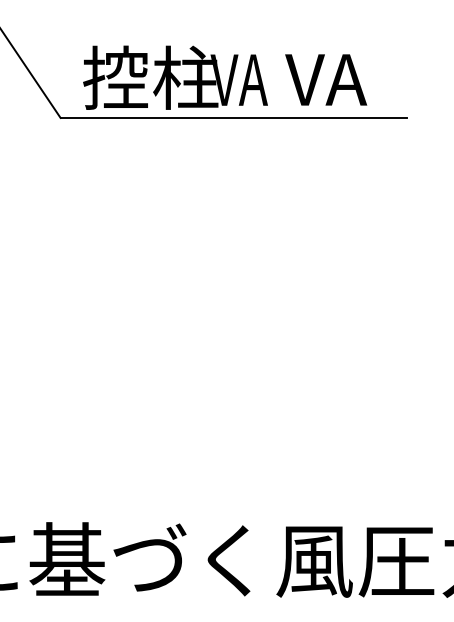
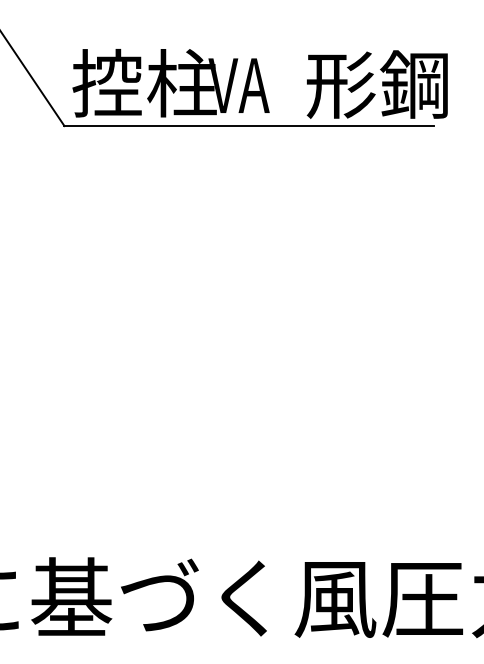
text: (175, 77) -> (171, 82), moved
text: (352, 78) -> (375, 83), VA -> 形鋼

